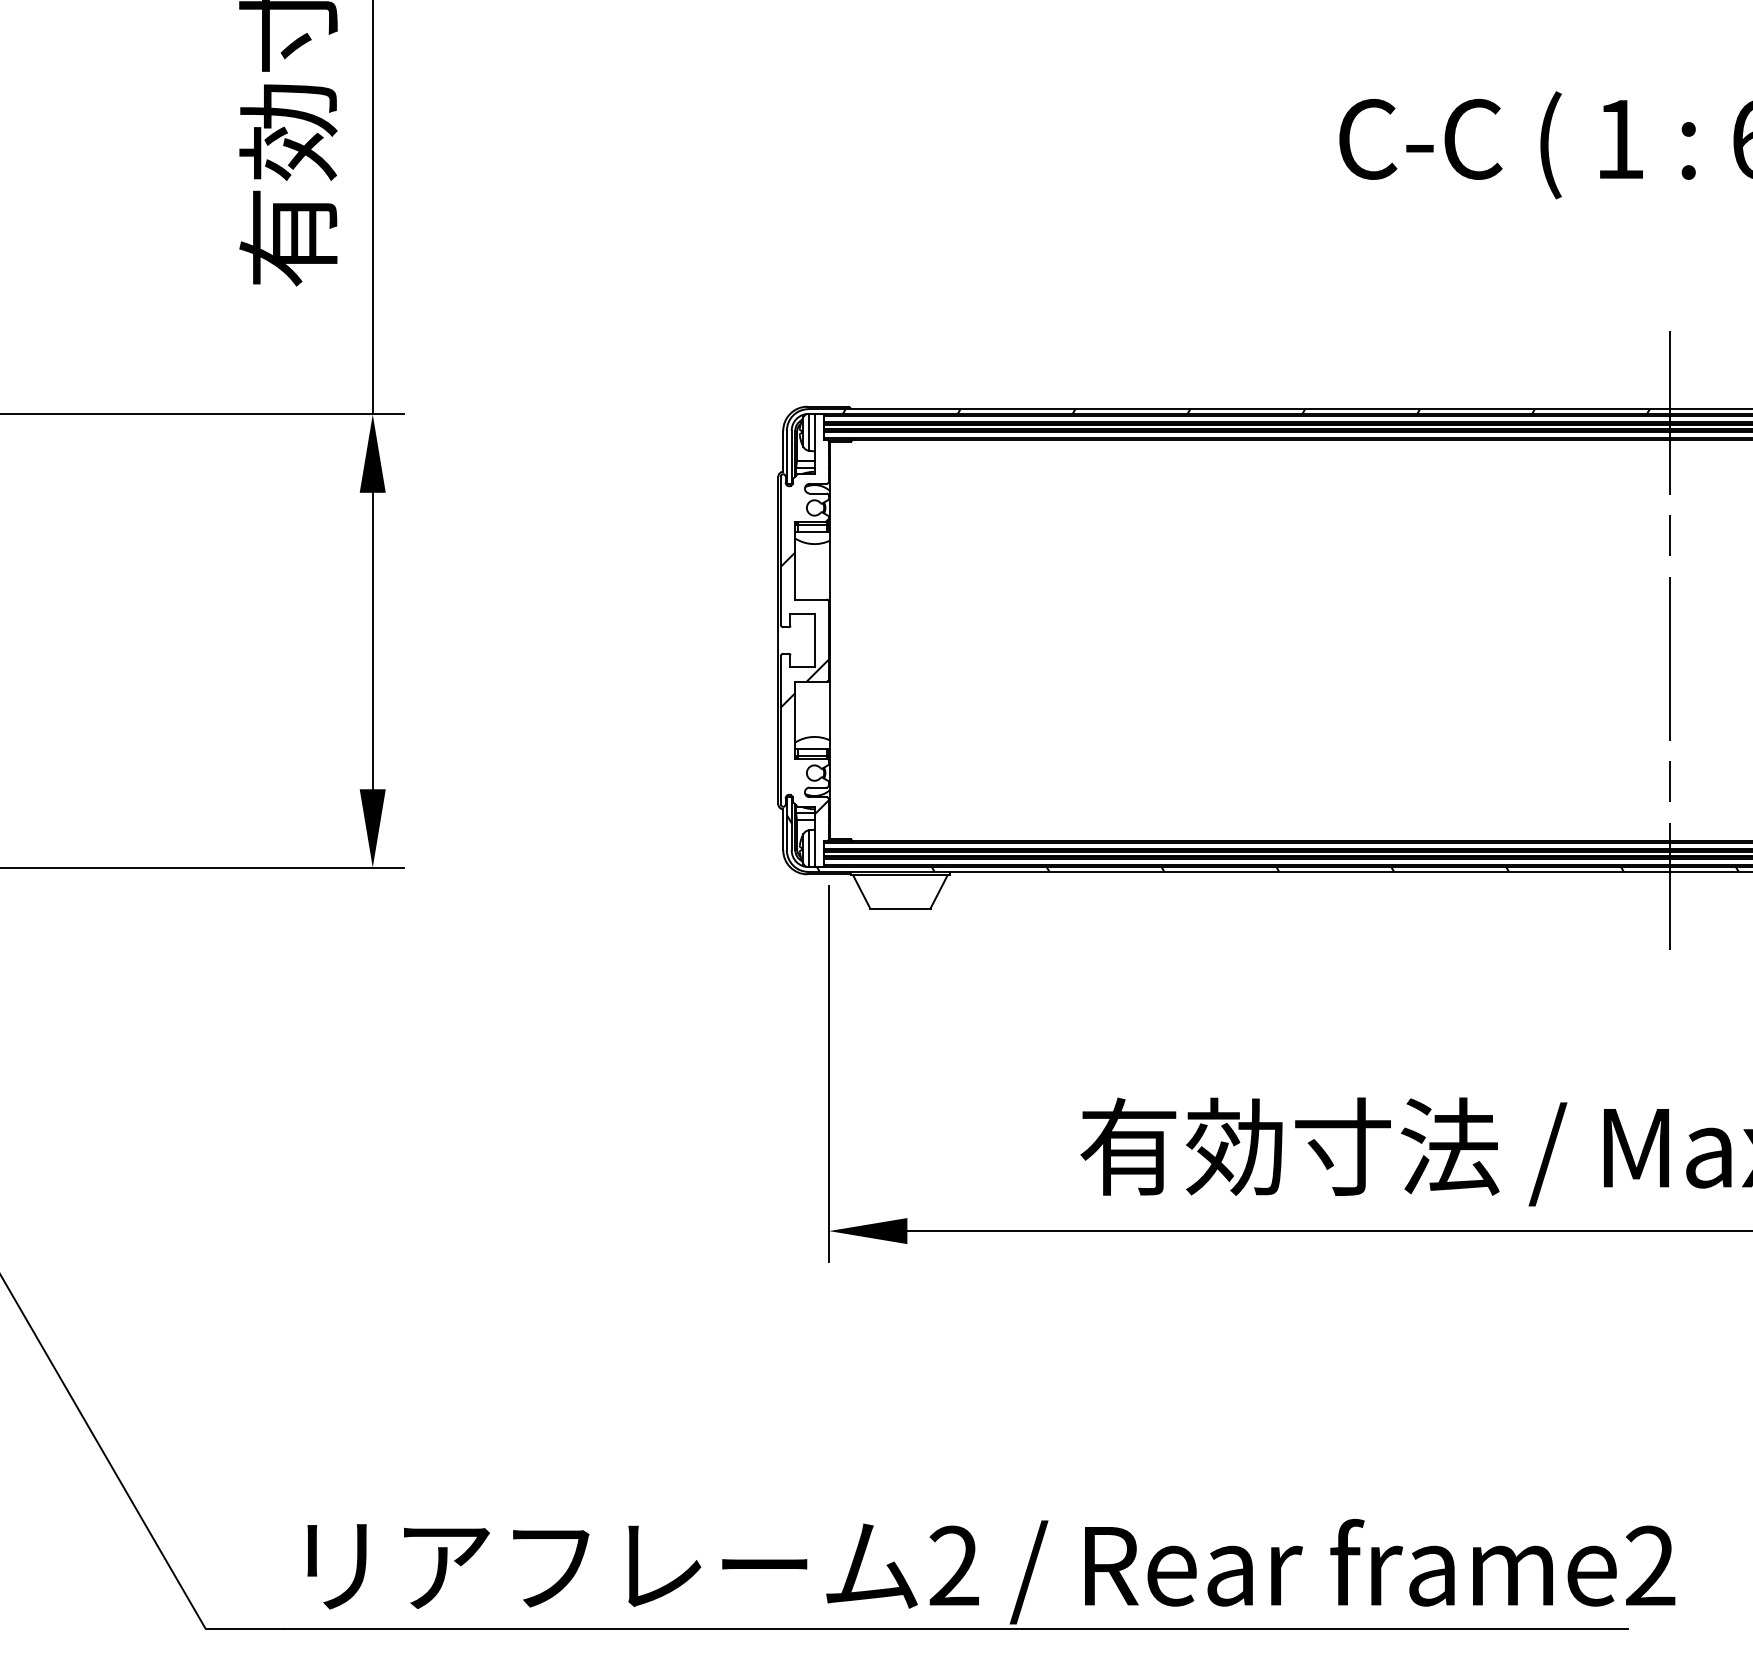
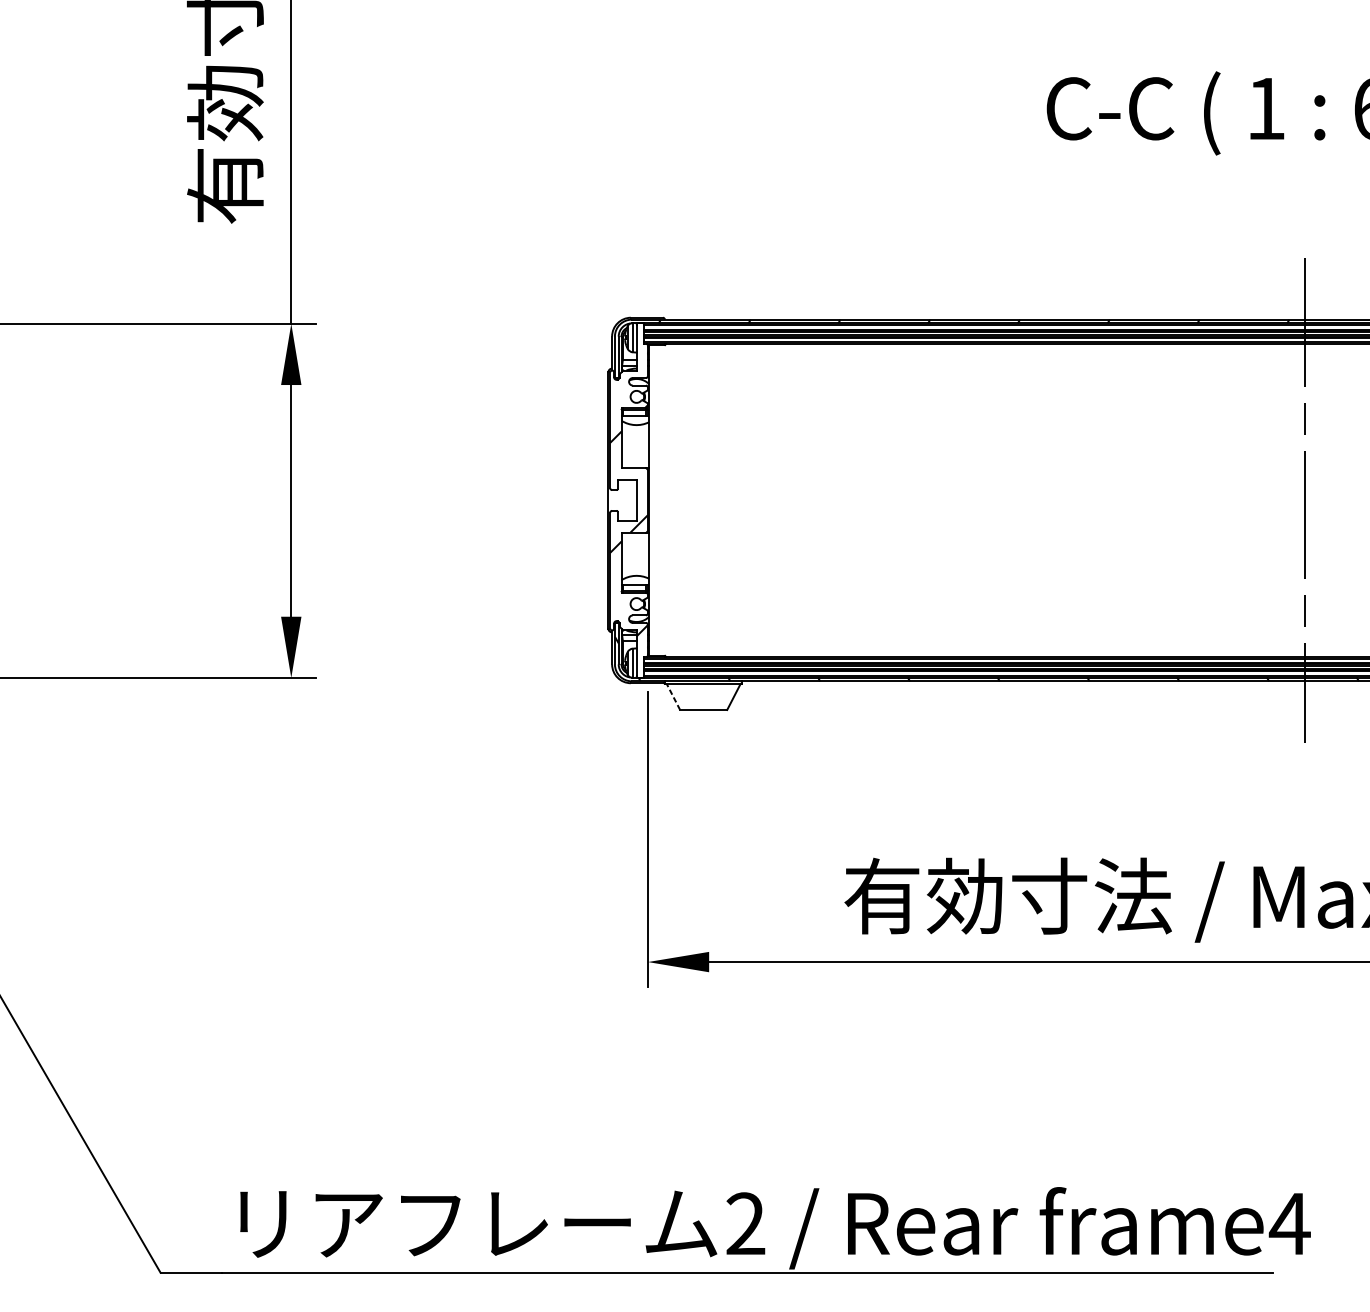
line: (861, 891) -> (673, 696), solid -> dashed
text: (1650, 1565) -> (1289, 1223), frame2 -> frame4

